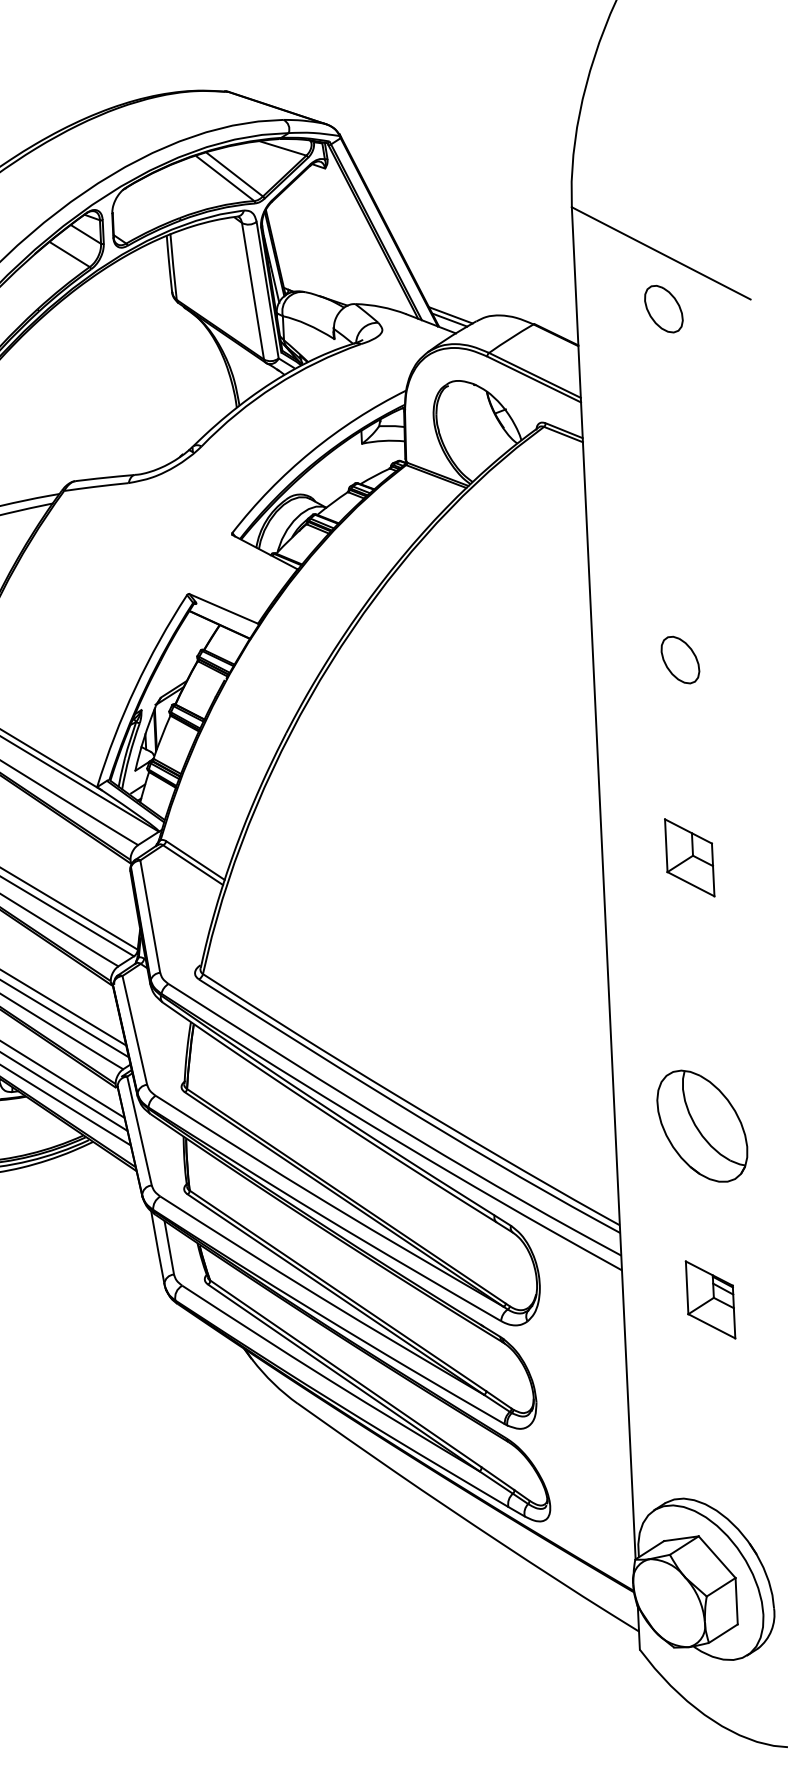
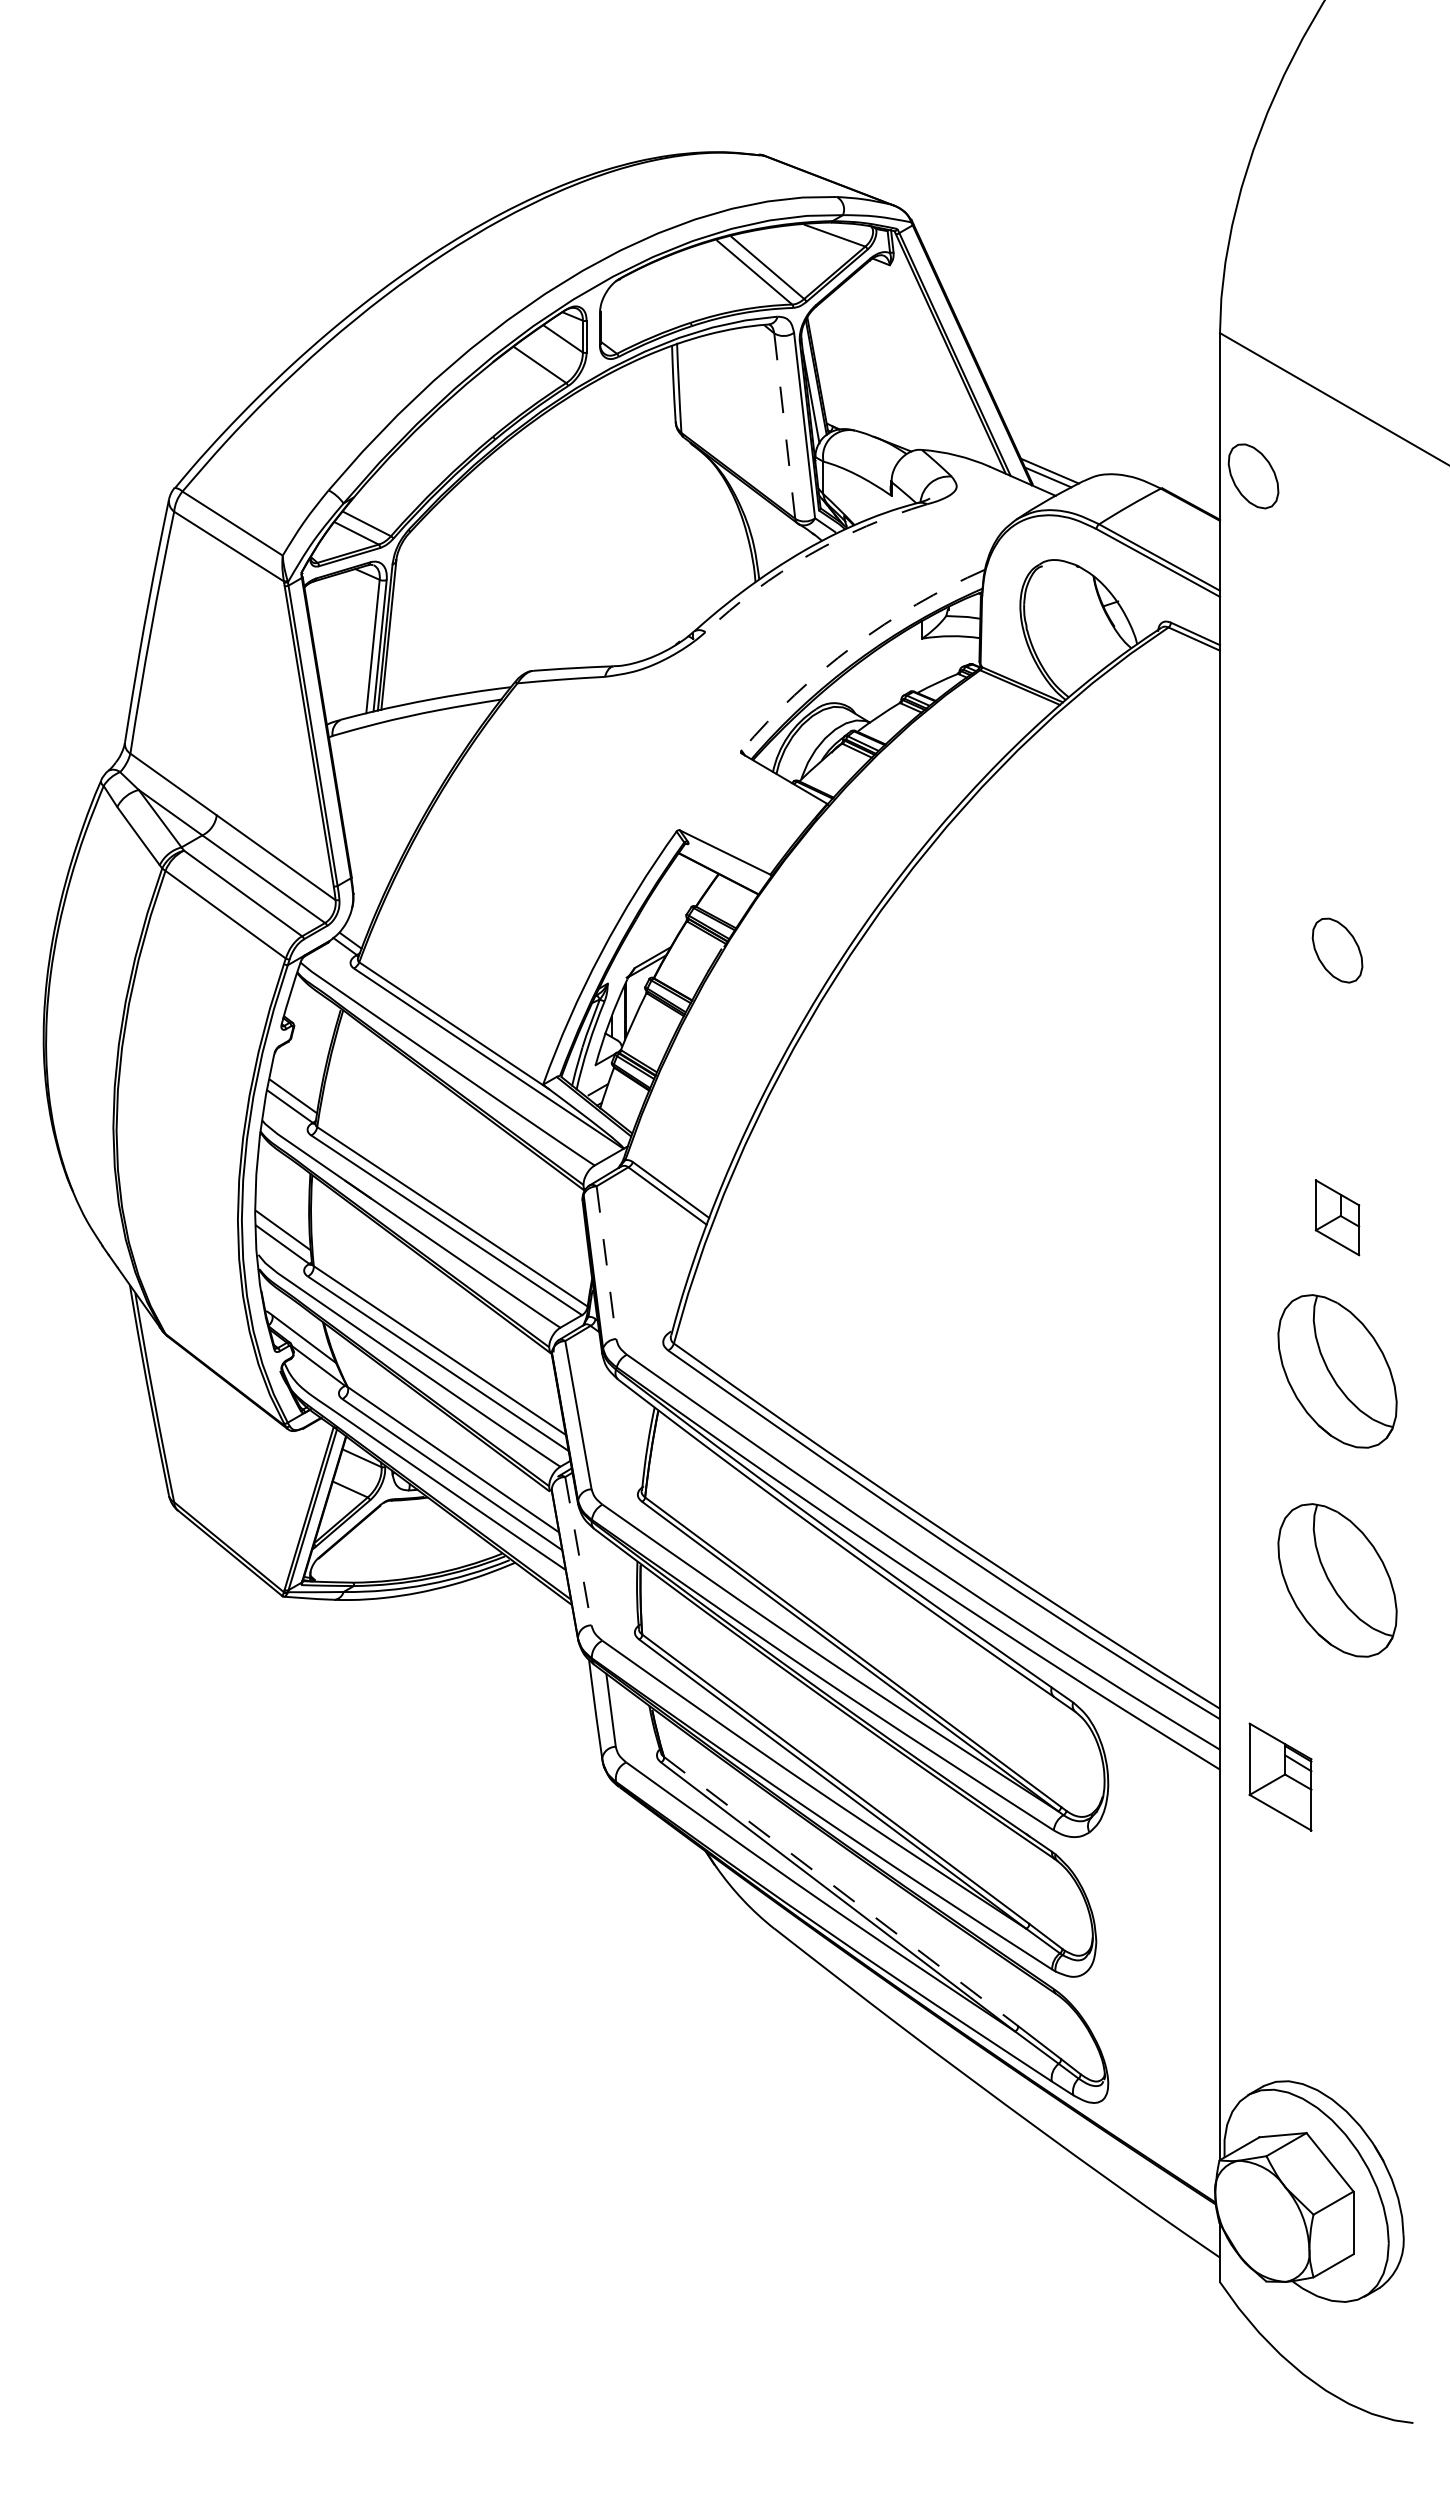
line: (252, 290) -> (784, 425), solid -> dashed
part: (663, 309) -> (1253, 476), moved
arc: (275, 386) -> (808, 555), solid -> dashed
arc: (310, 452) -> (852, 646), solid -> dashed
part: (689, 857) -> (1337, 1217), size x0.7
line: (150, 917) -> (606, 1263), solid -> dashed
part: (695, 971) -> (1337, 1371), added
line: (139, 1131) -> (578, 1551), solid -> dashed
part: (710, 1299) -> (1280, 1776), moved
line: (346, 1373) -> (841, 1891), solid -> dashed

